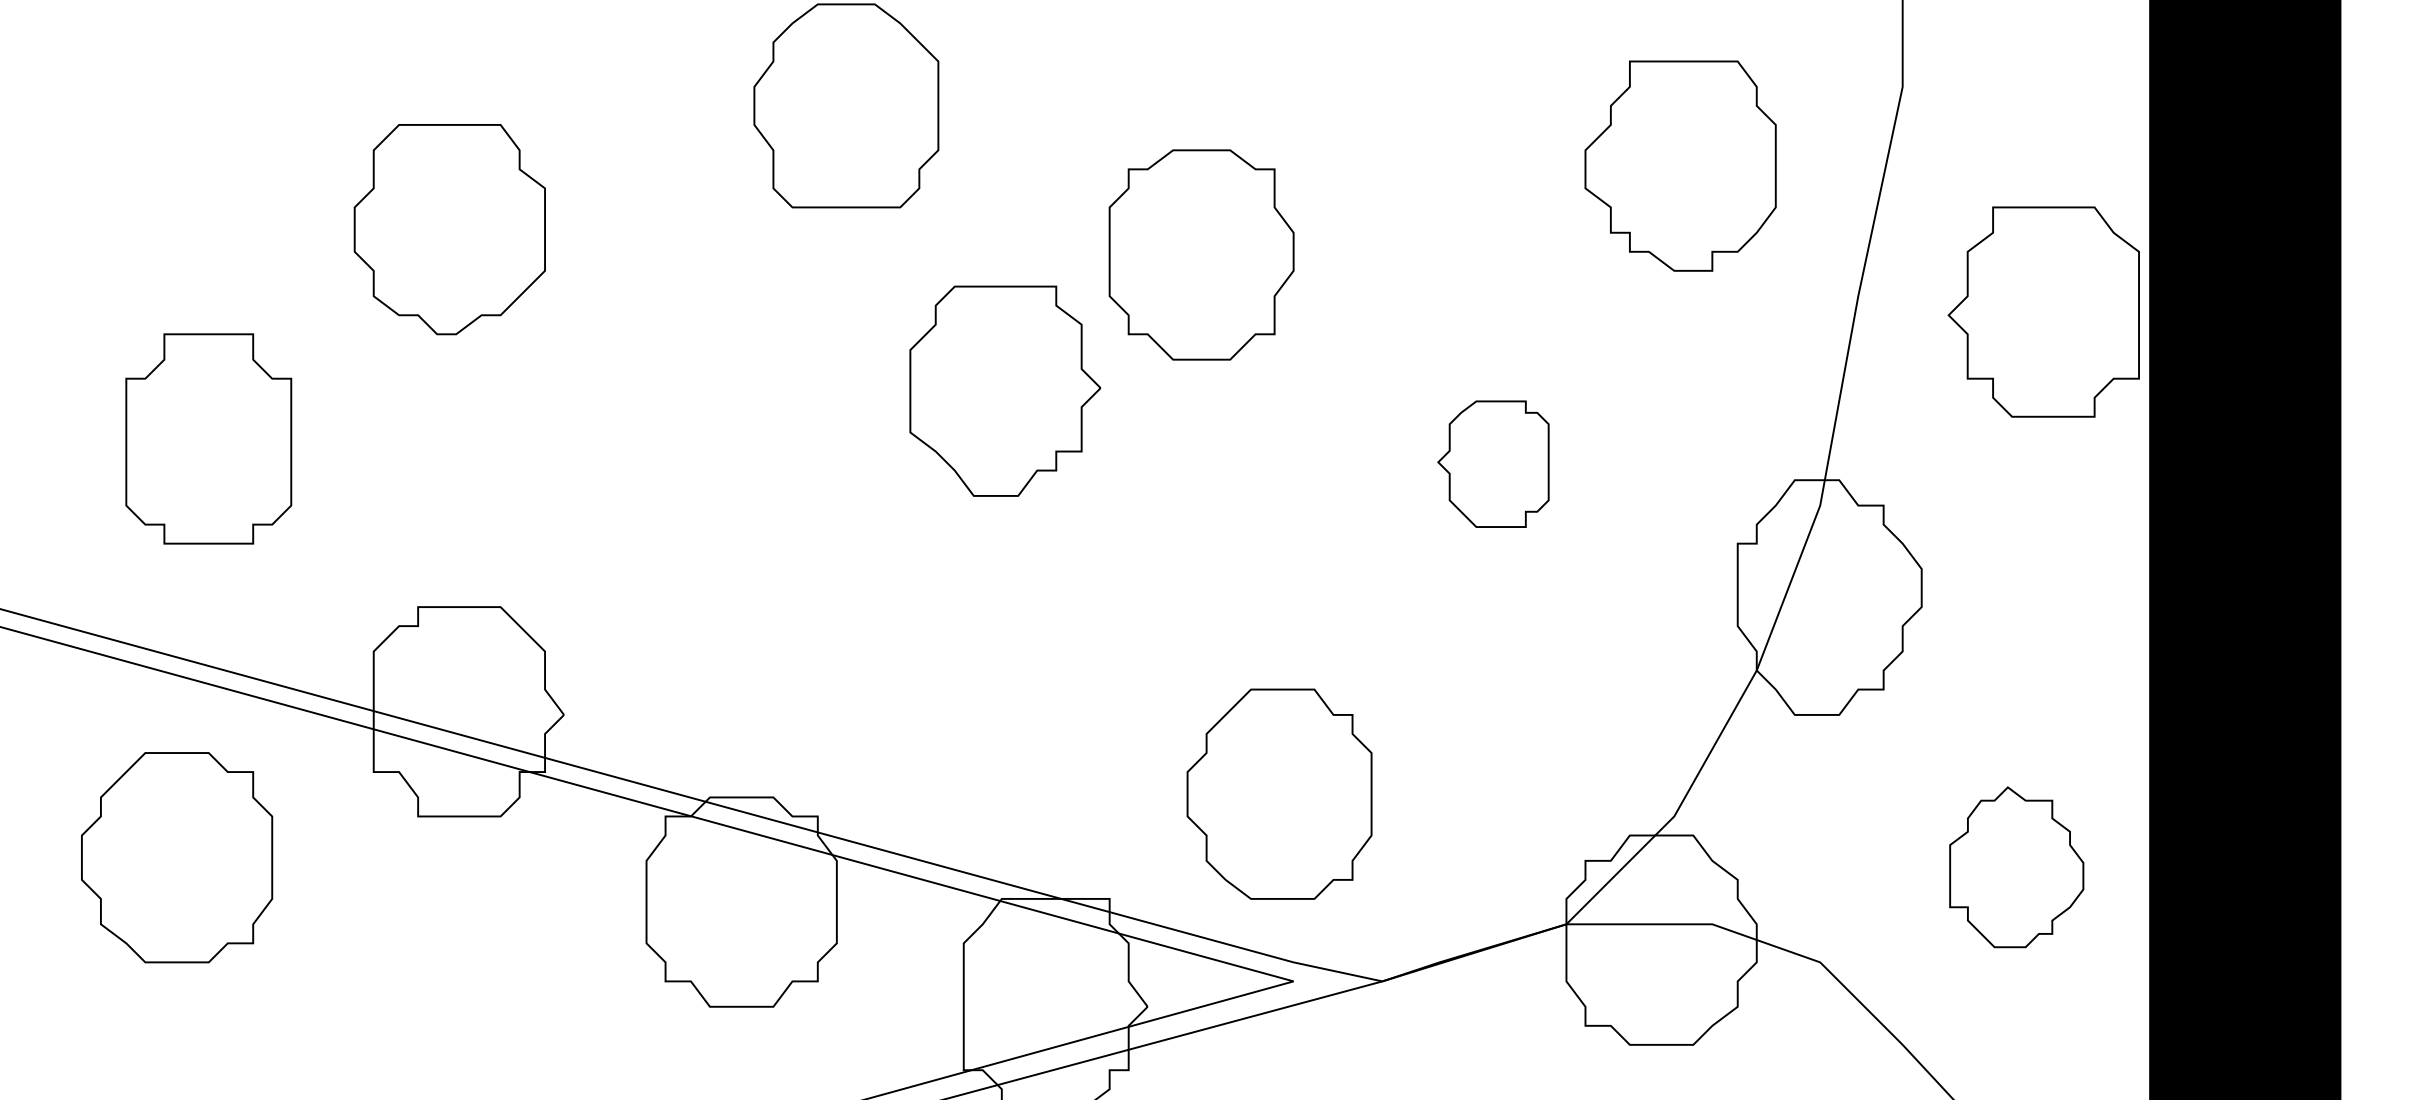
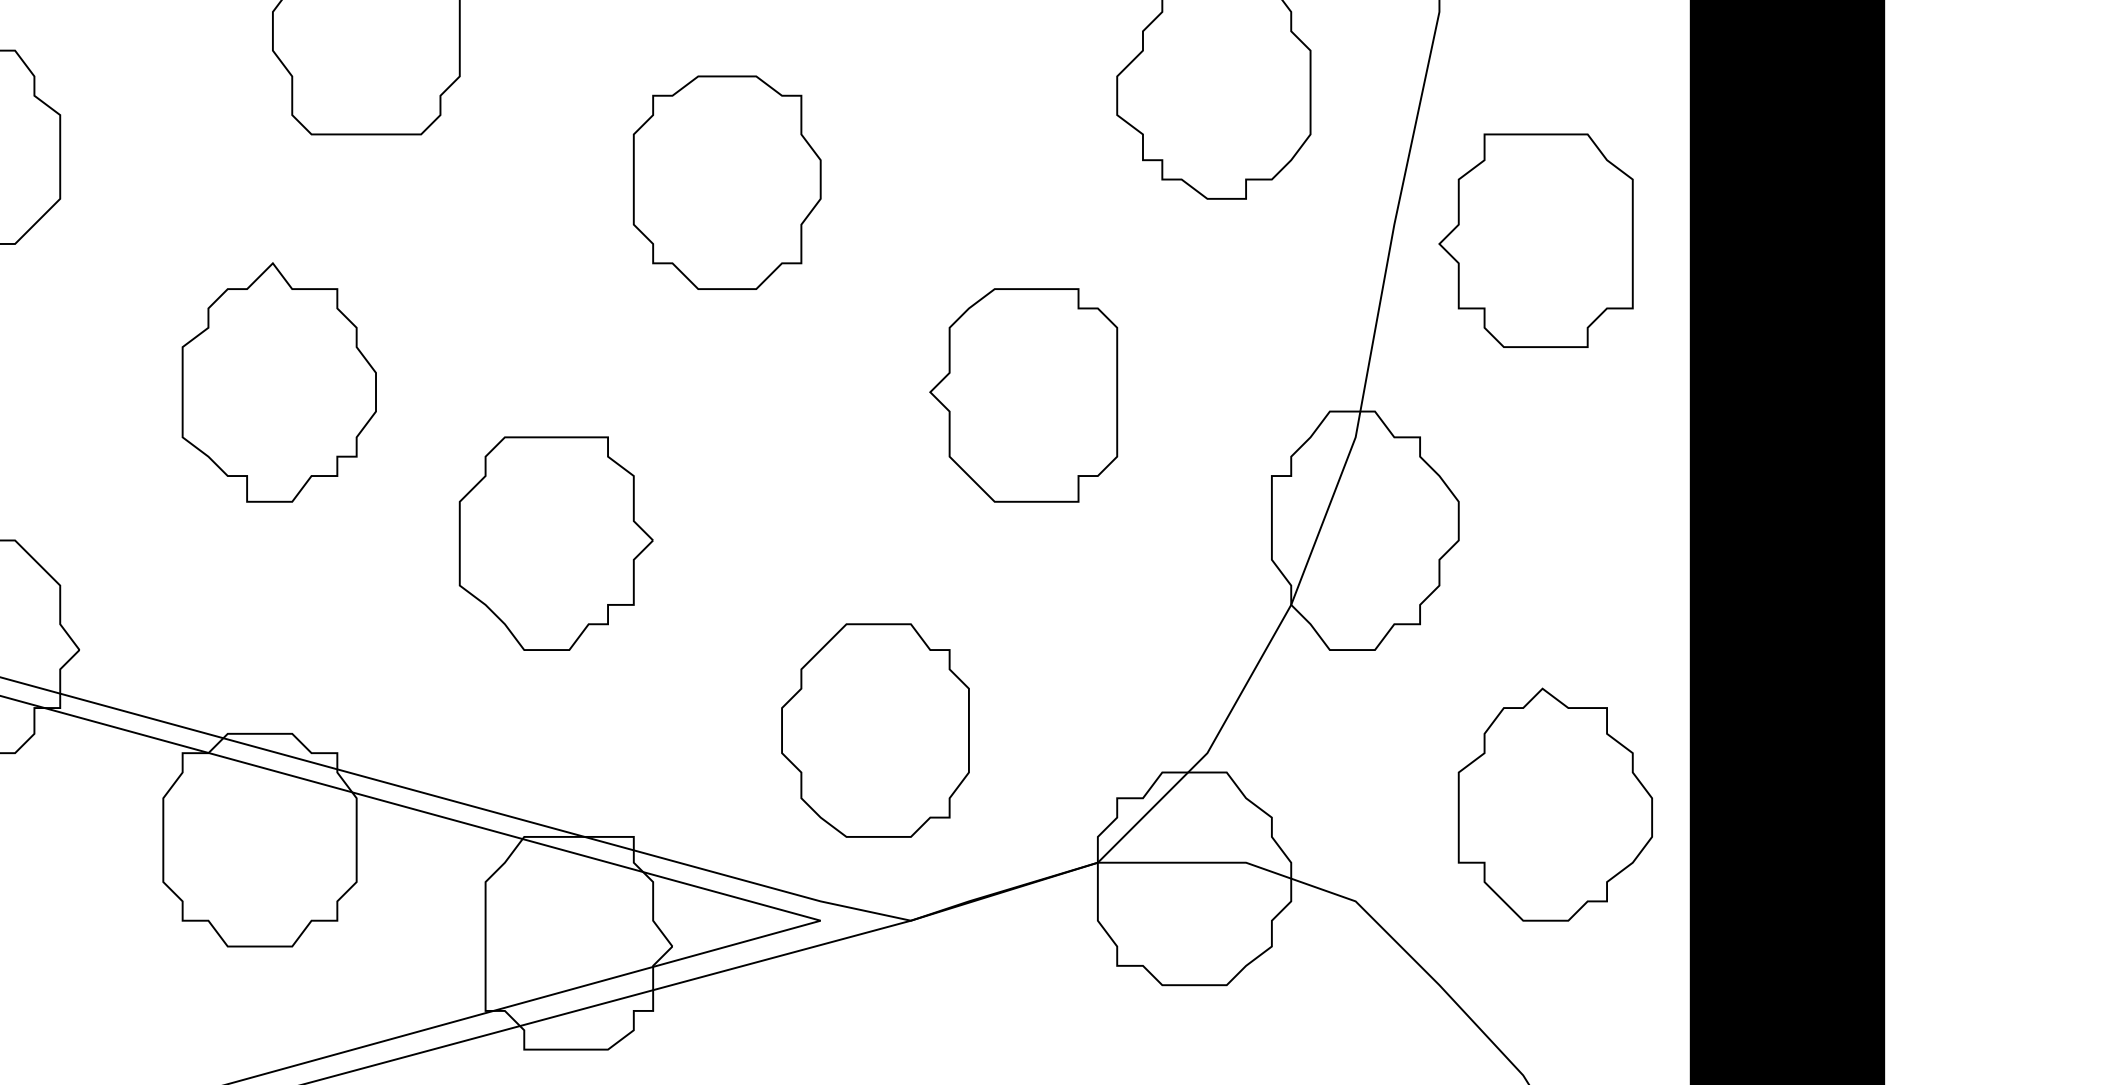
part: (2043, 311) -> (1535, 240), moved
part: (1005, 390) -> (556, 542), moved
part: (760, 451) -> (279, 382), added
part: (1493, 463) -> (1023, 394), size x1.67
part: (1279, 793) -> (875, 729), moved
part: (2016, 867) -> (1555, 805), size x1.43

